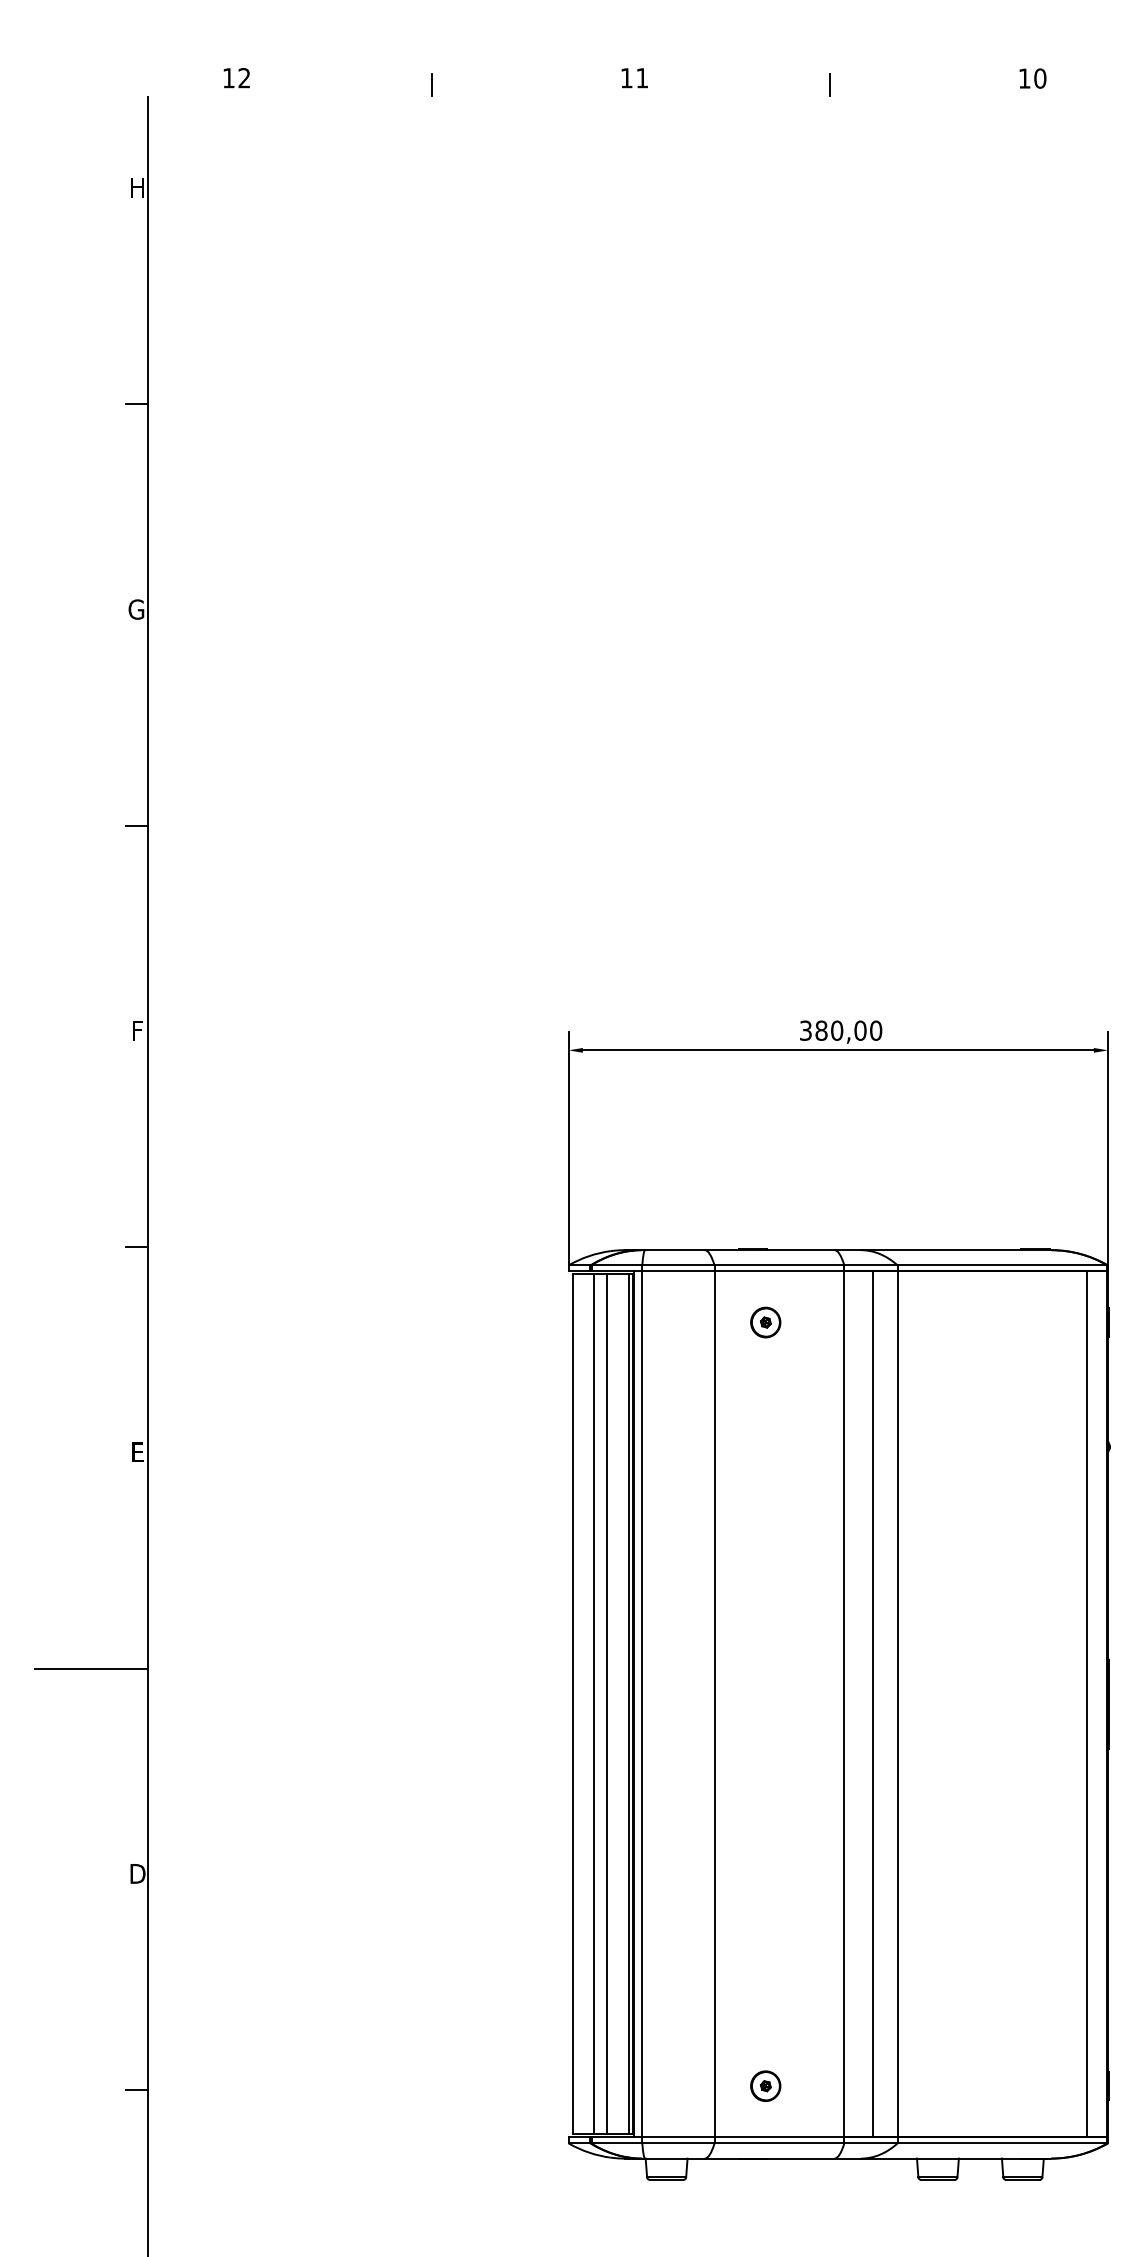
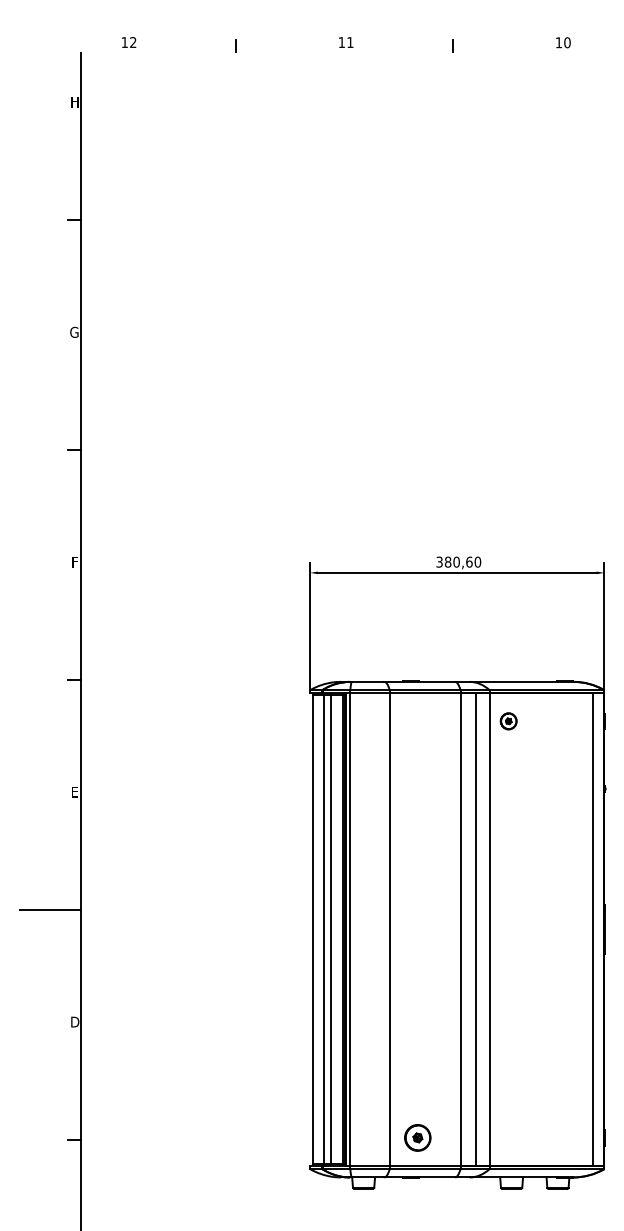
text: (860, 1029) -> (469, 561), 380,00 -> 380,60
part: (765, 1322) -> (508, 721), moved
part: (765, 2085) -> (417, 1137), size x1.6

